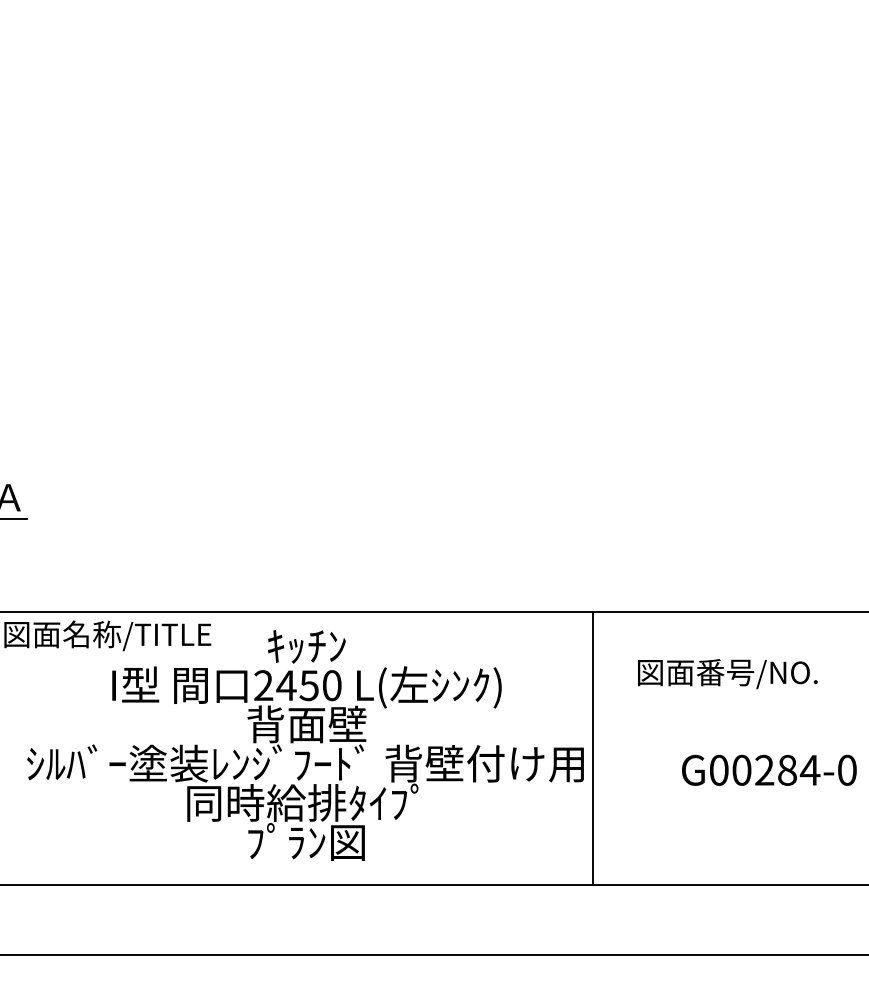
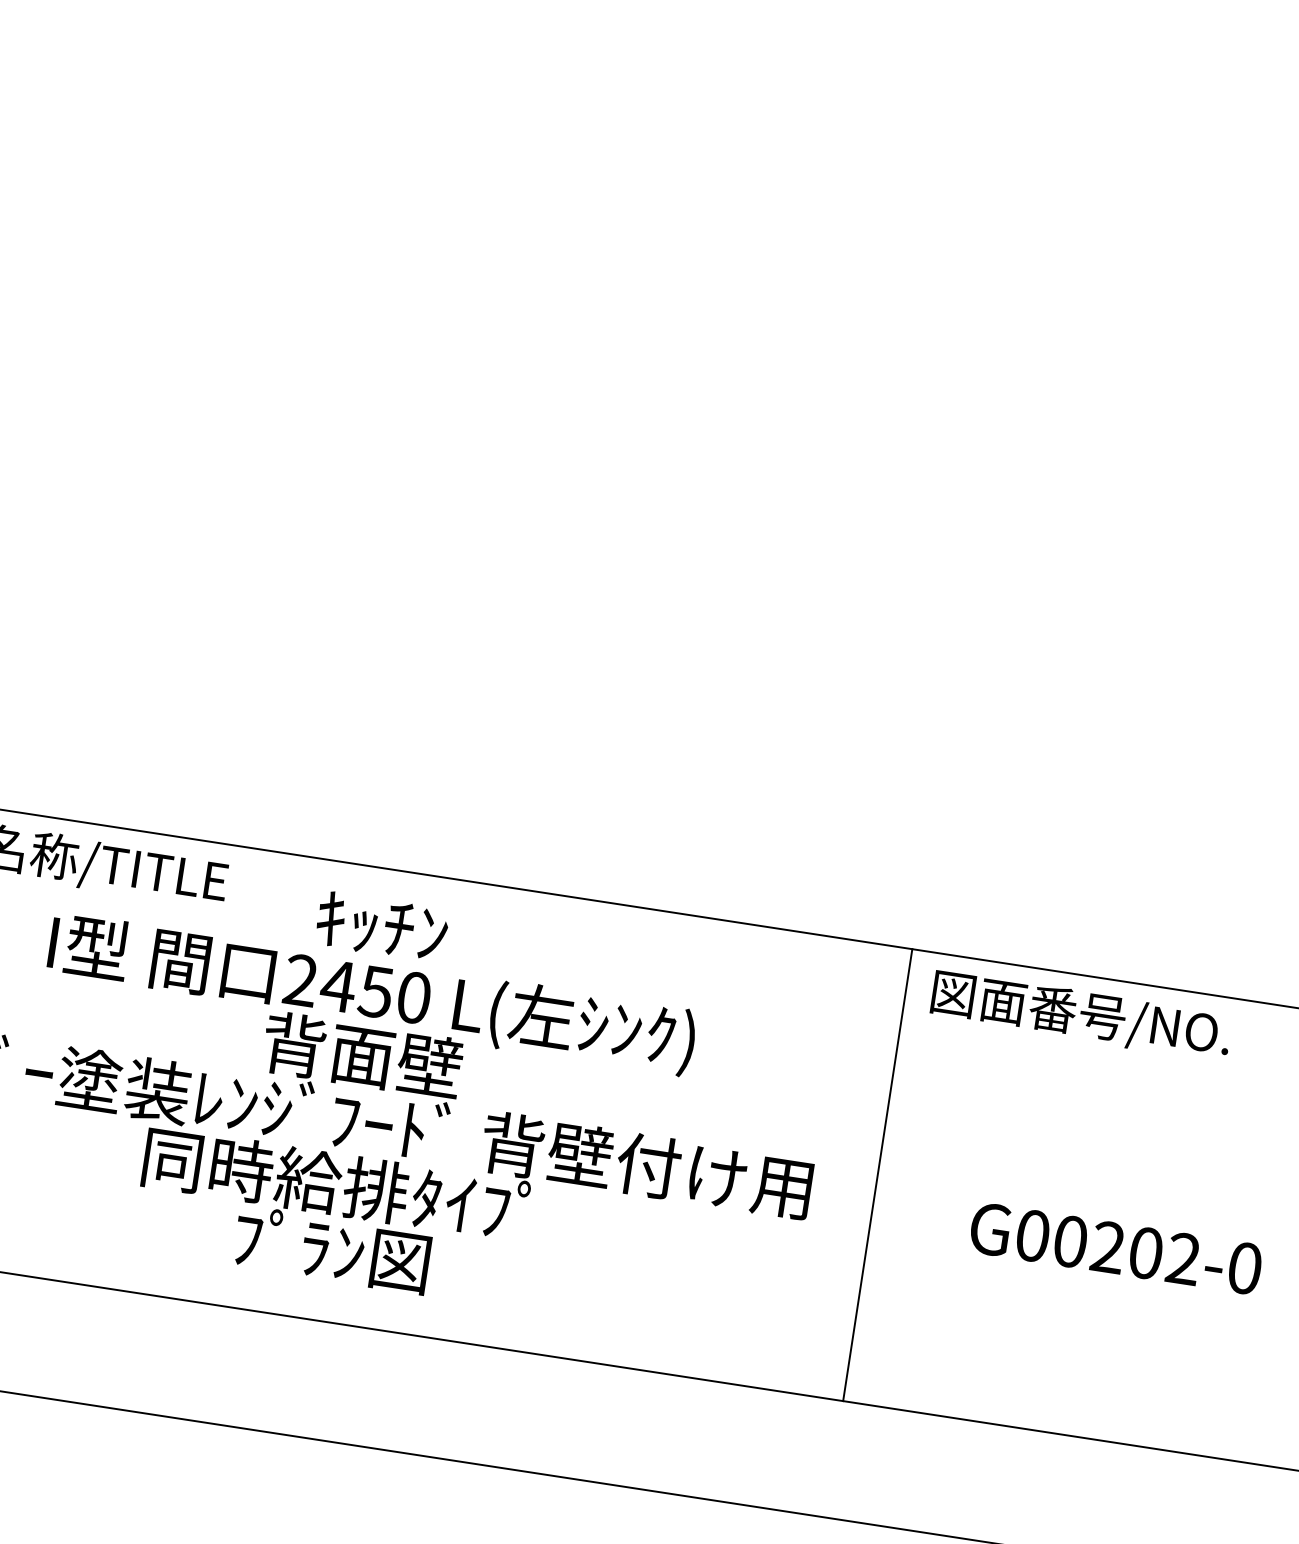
text: (727, 674) -> (1080, 1016), moved
line: (593, 748) -> (878, 1175), moved
text: (799, 769) -> (1166, 1254), G00284-0 -> G00202-0

